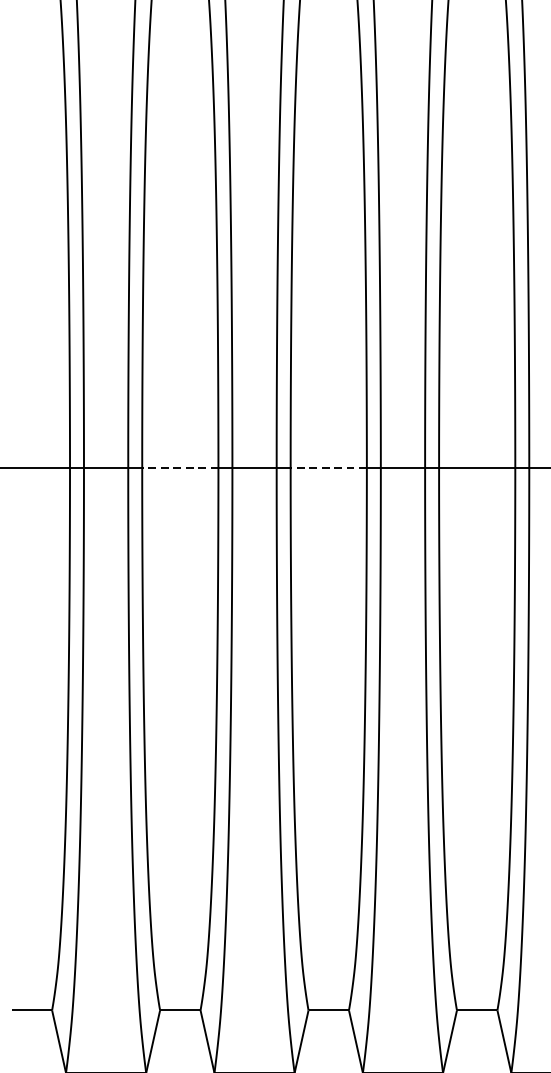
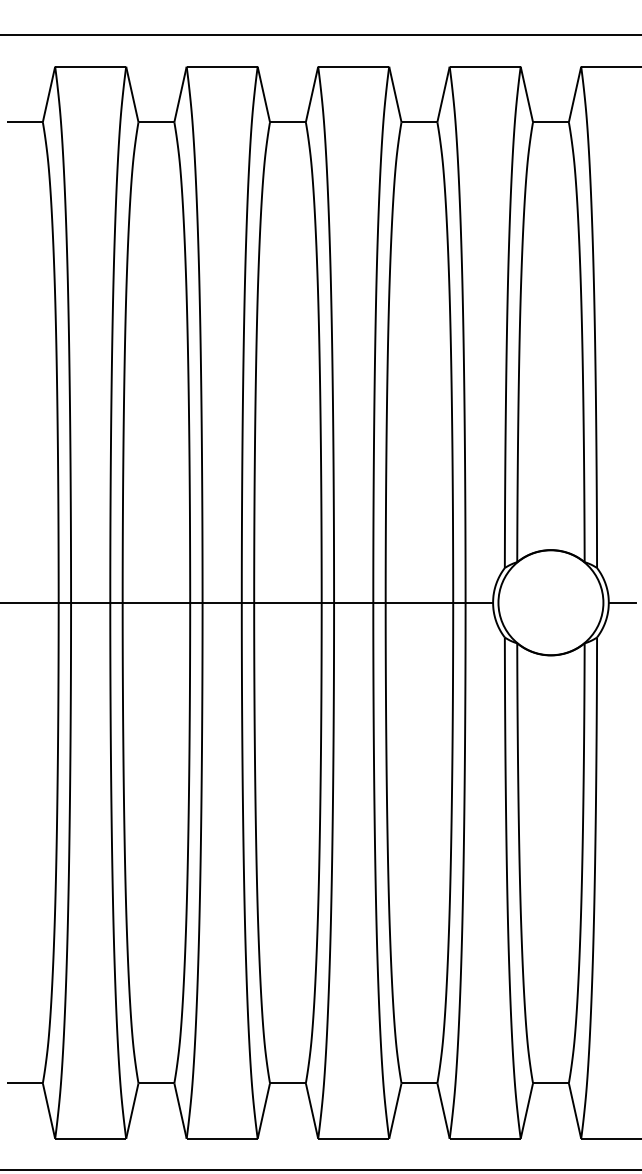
line: (180, 467) -> (156, 602), dashed -> solid
line: (328, 467) -> (287, 602), dashed -> solid

